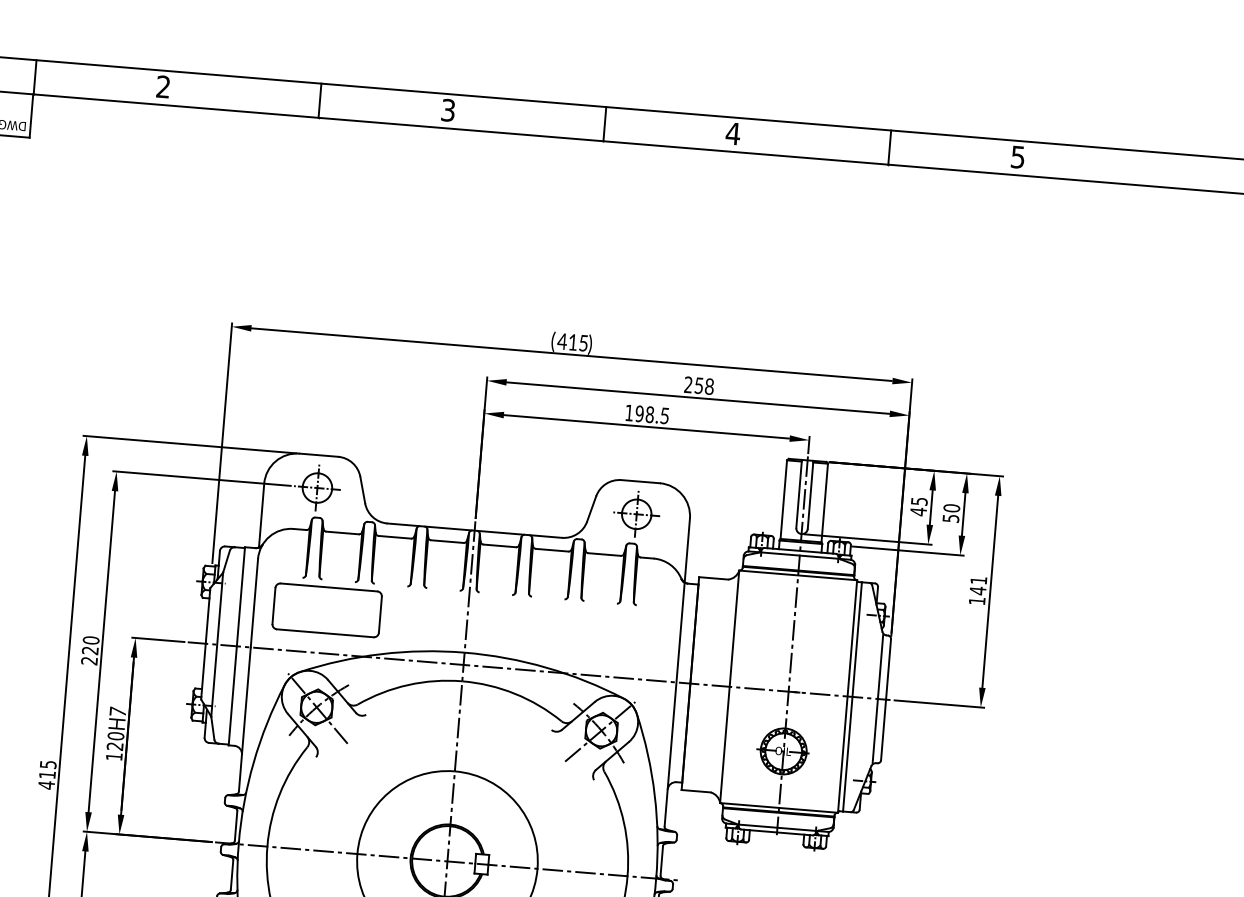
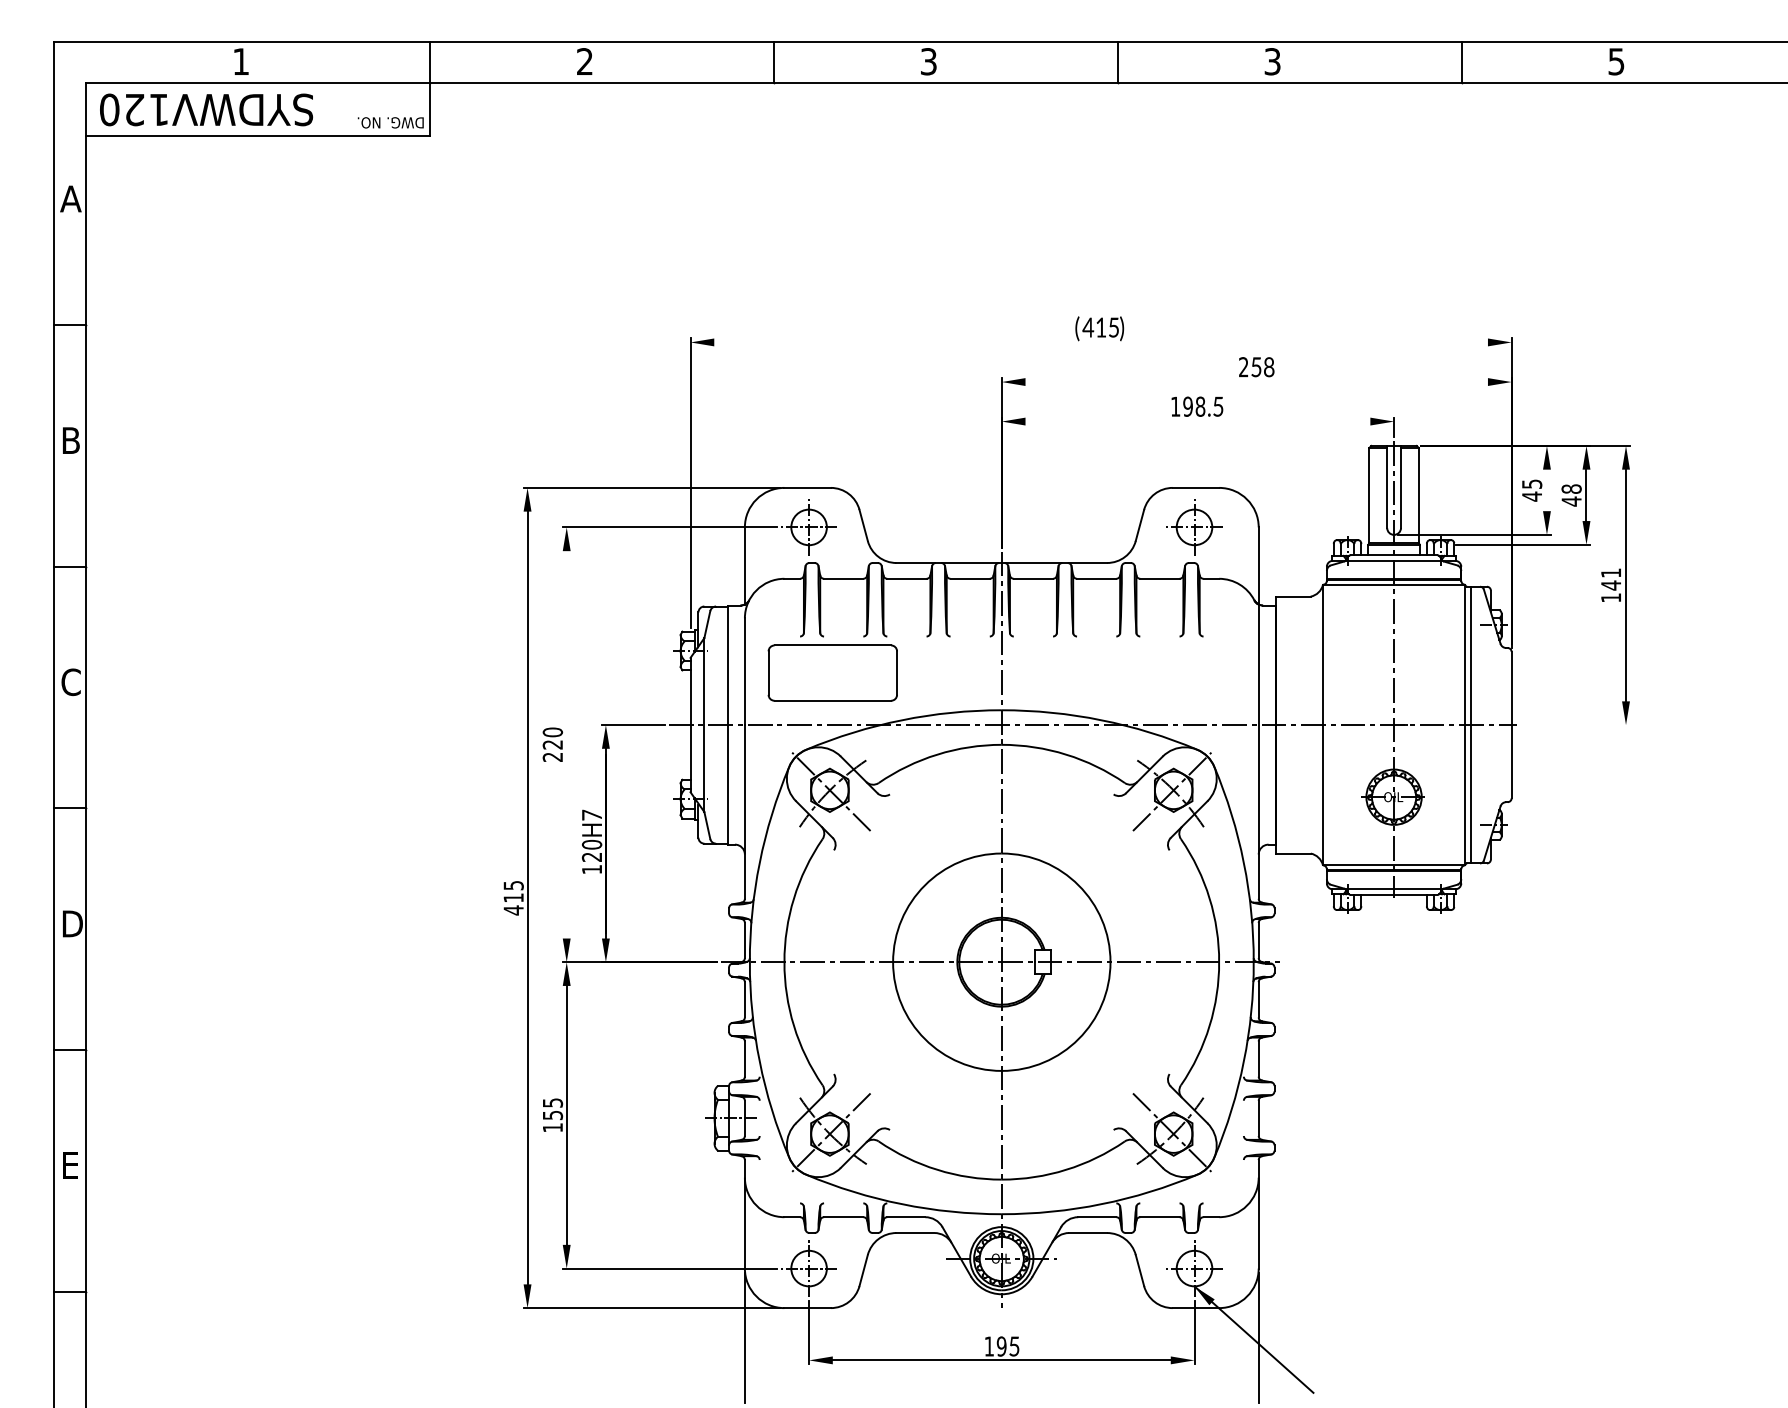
text: (733, 133) -> (1272, 61), 4 -> 3
line: (571, 354) -> (1100, 342), removed
line: (697, 398) -> (1255, 382), removed
line: (646, 426) -> (1197, 421), removed
line: (930, 507) -> (1546, 490), removed
text: (951, 513) -> (1571, 495), 50 -> 48
line: (101, 651) -> (566, 744), removed
line: (877, 699) -> (1501, 725), removed
line: (938, 704) -> (1575, 725), removed

